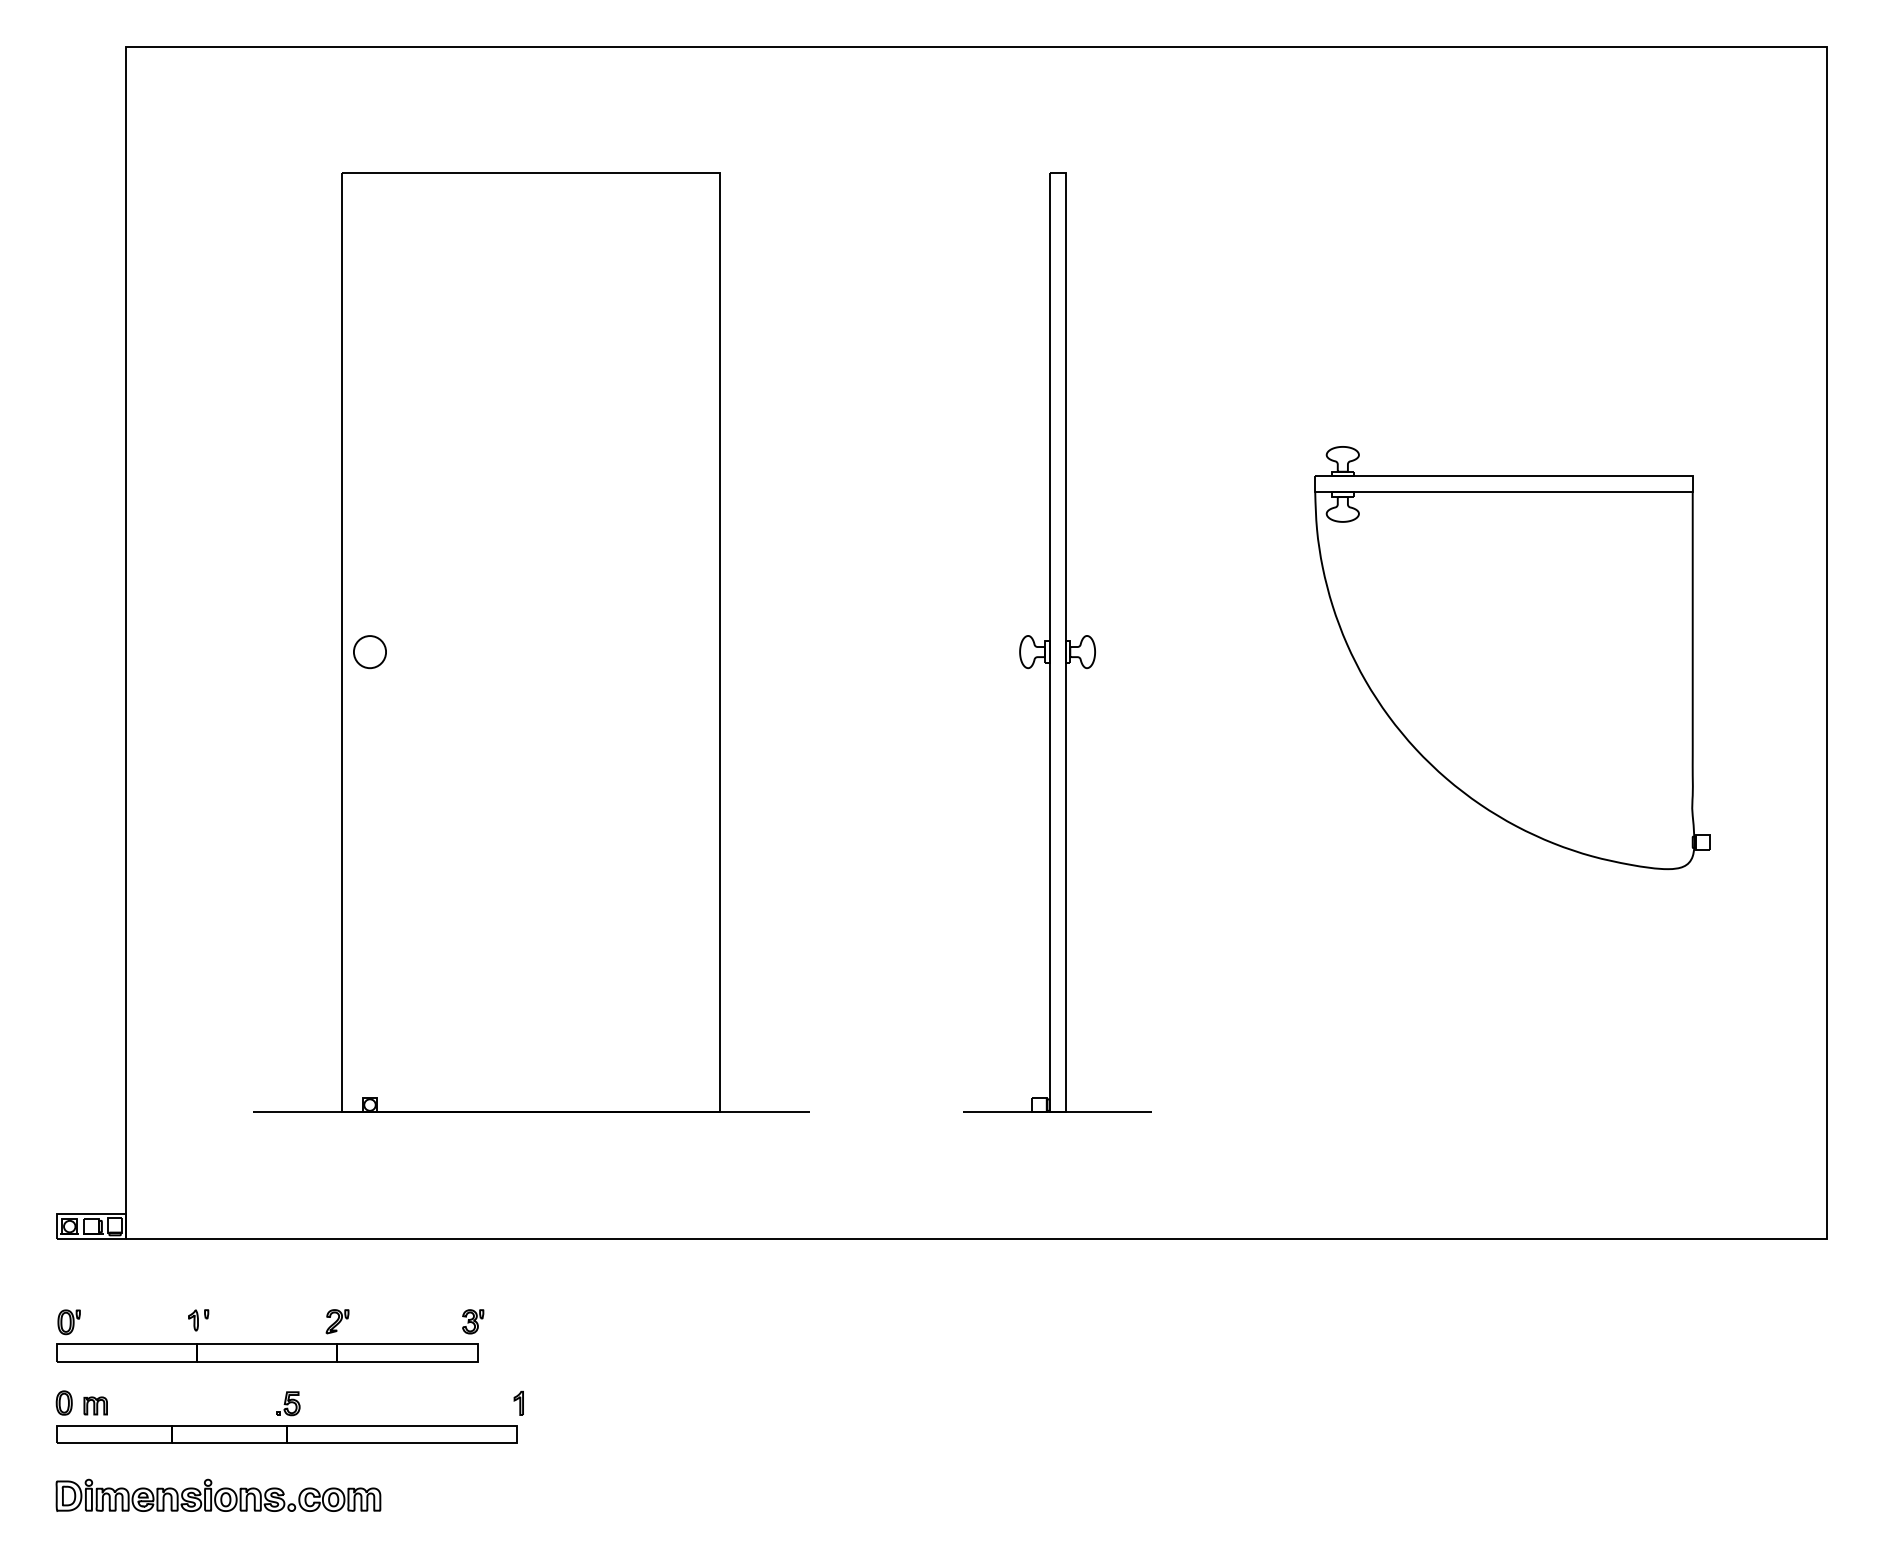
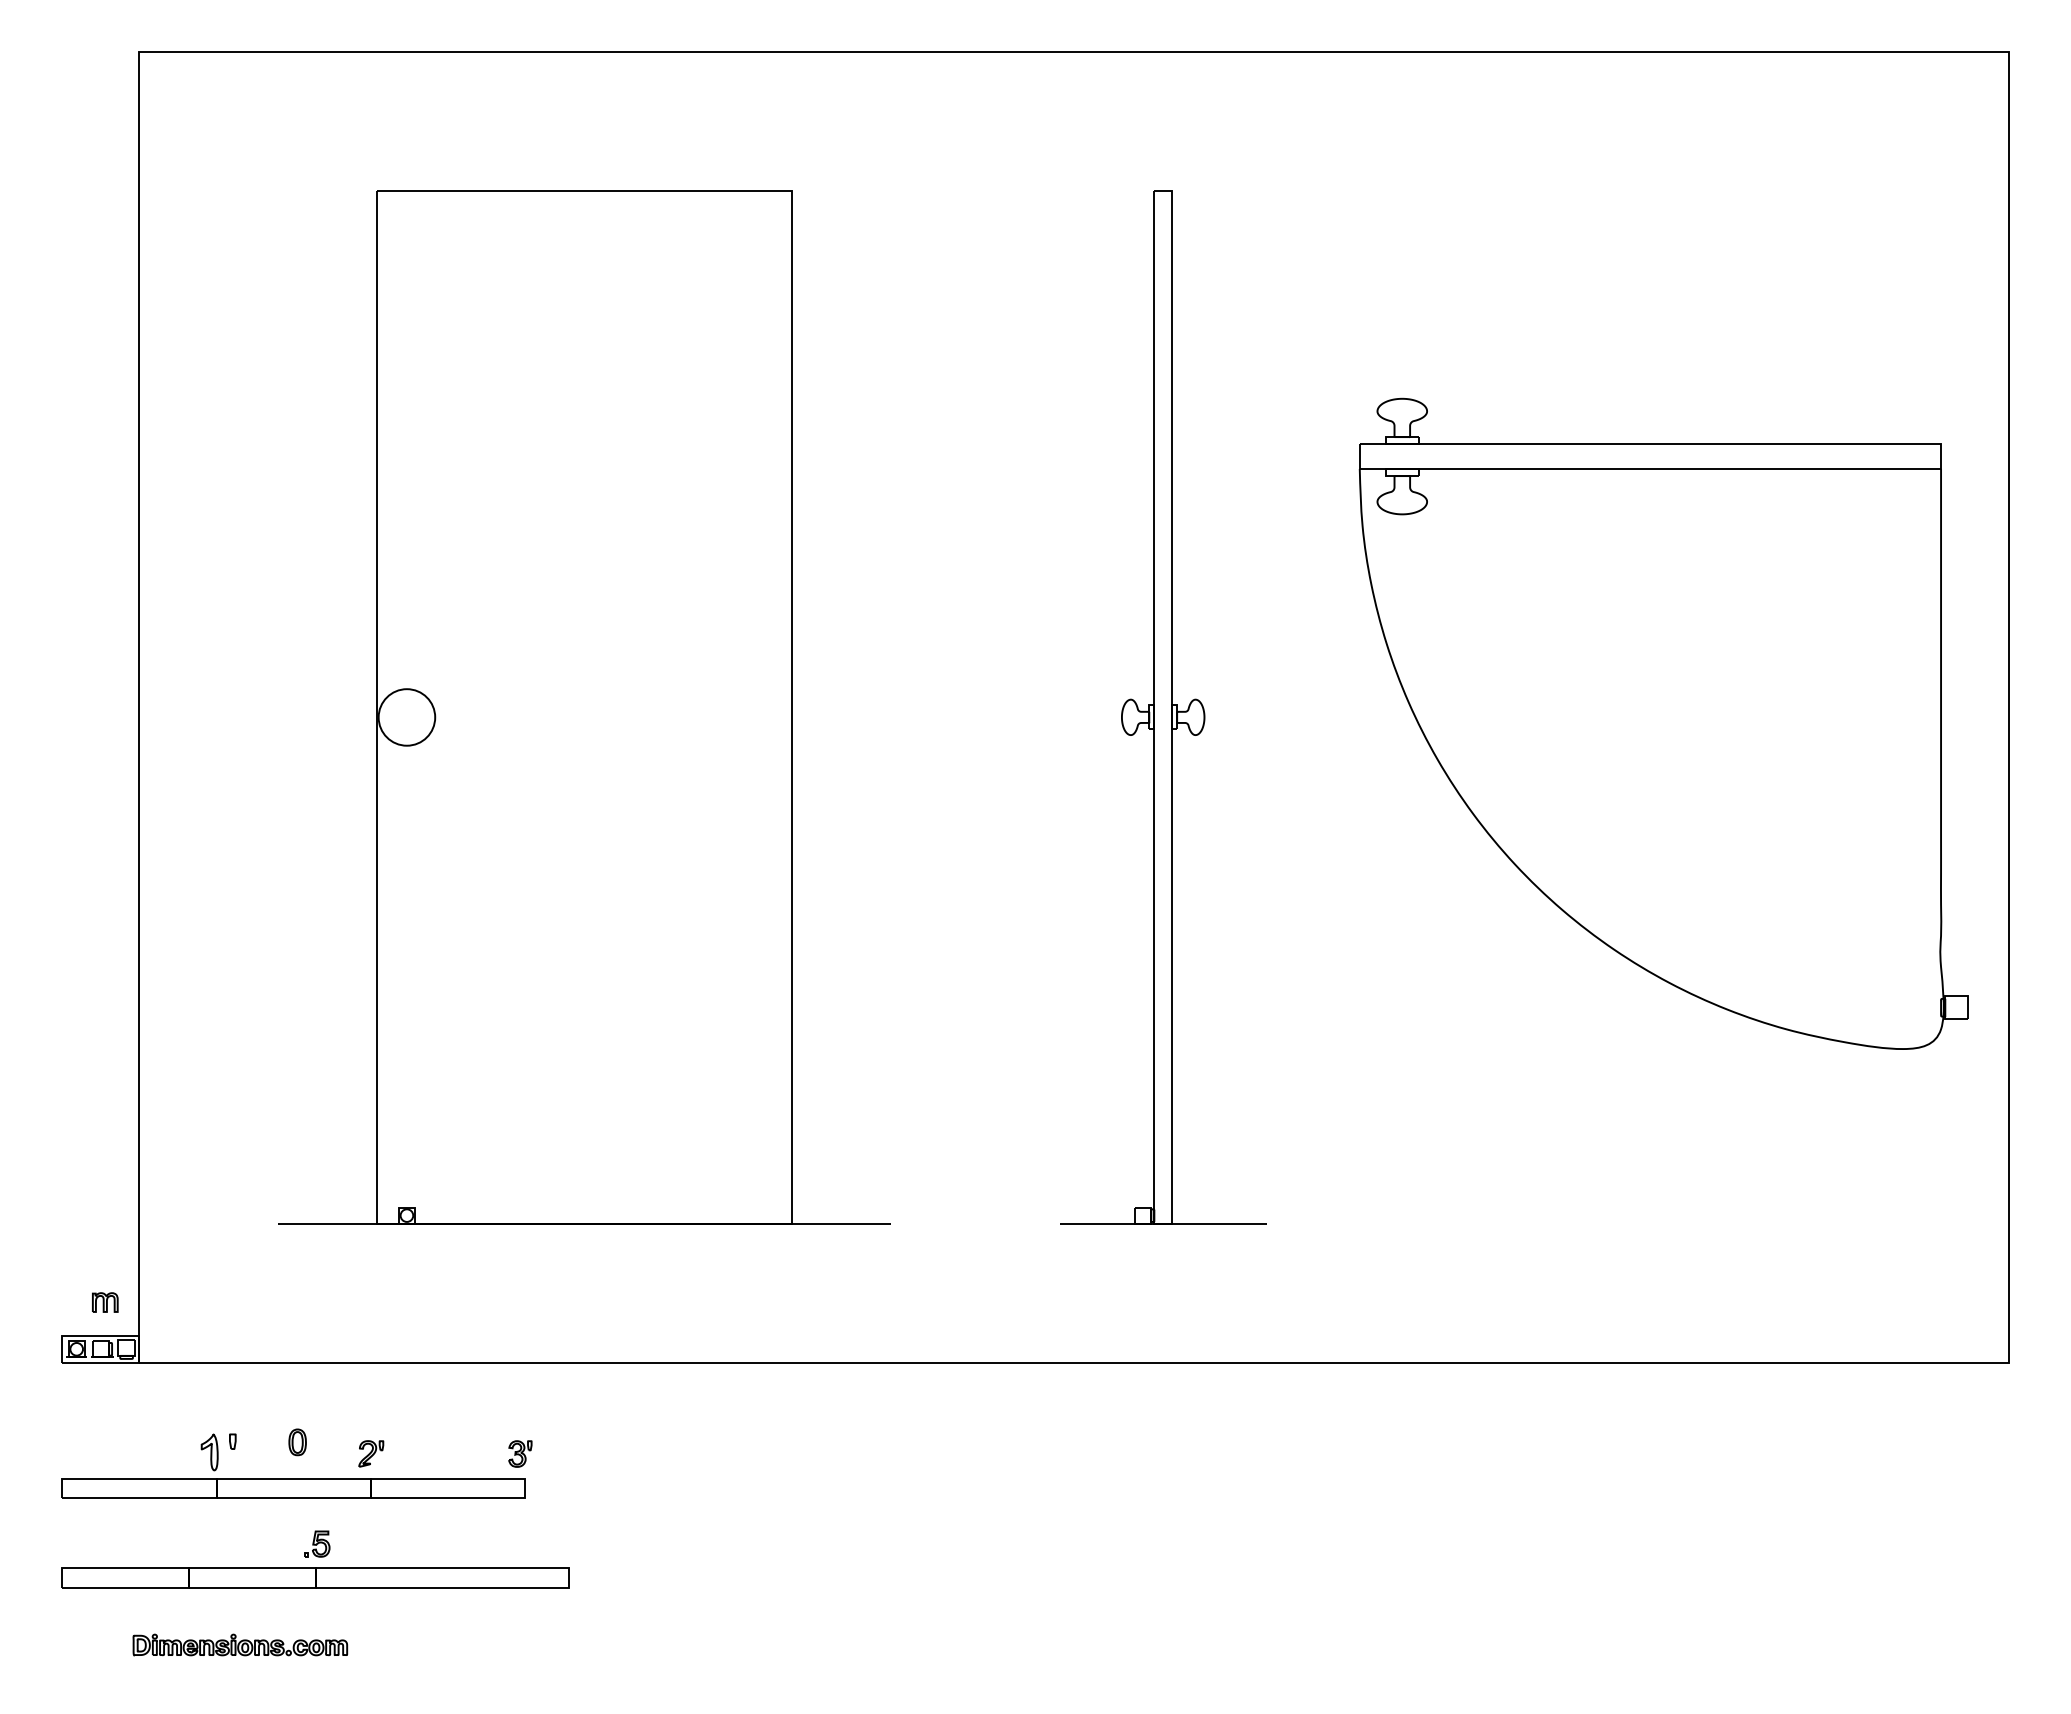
circle: (369, 652) -> (406, 717), size x1.6
part: (1512, 657) -> (1663, 723), size x1.4
part: (197, 1320) -> (217, 1452), size x1.6
part: (68, 1322) -> (75, 1454), removed
part: (64, 1403) -> (297, 1442), moved
part: (518, 1403) -> (570, 1543), removed
part: (95, 1405) -> (105, 1302), moved
part: (218, 1494) -> (240, 1644), size x0.6

